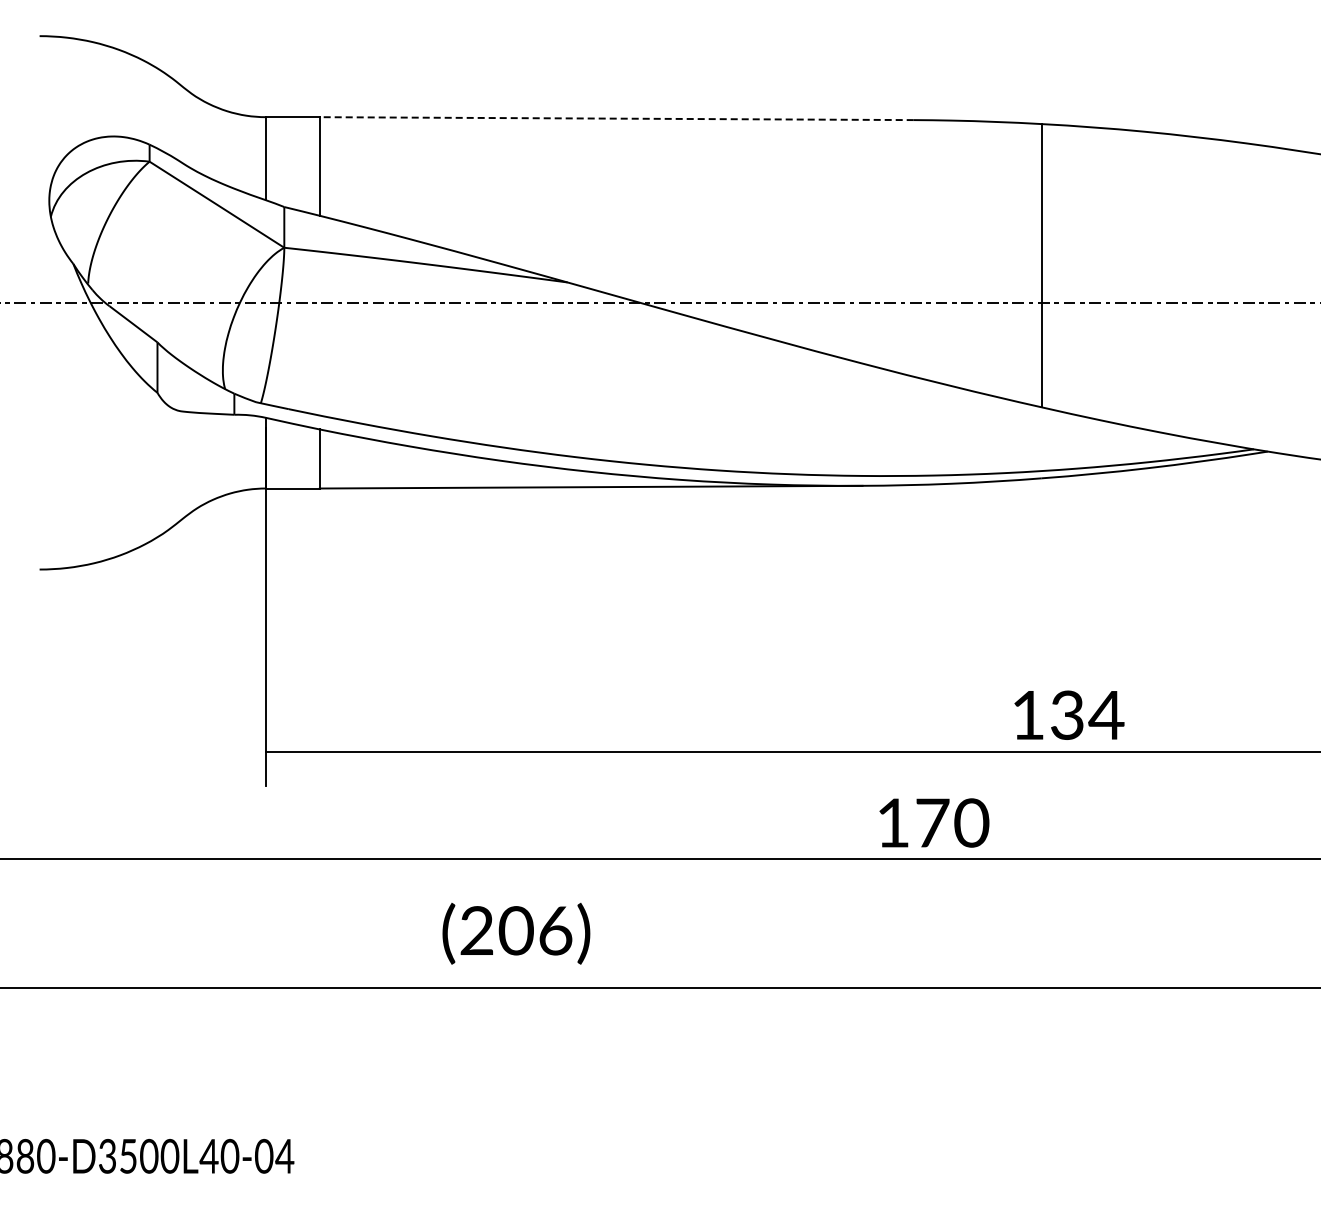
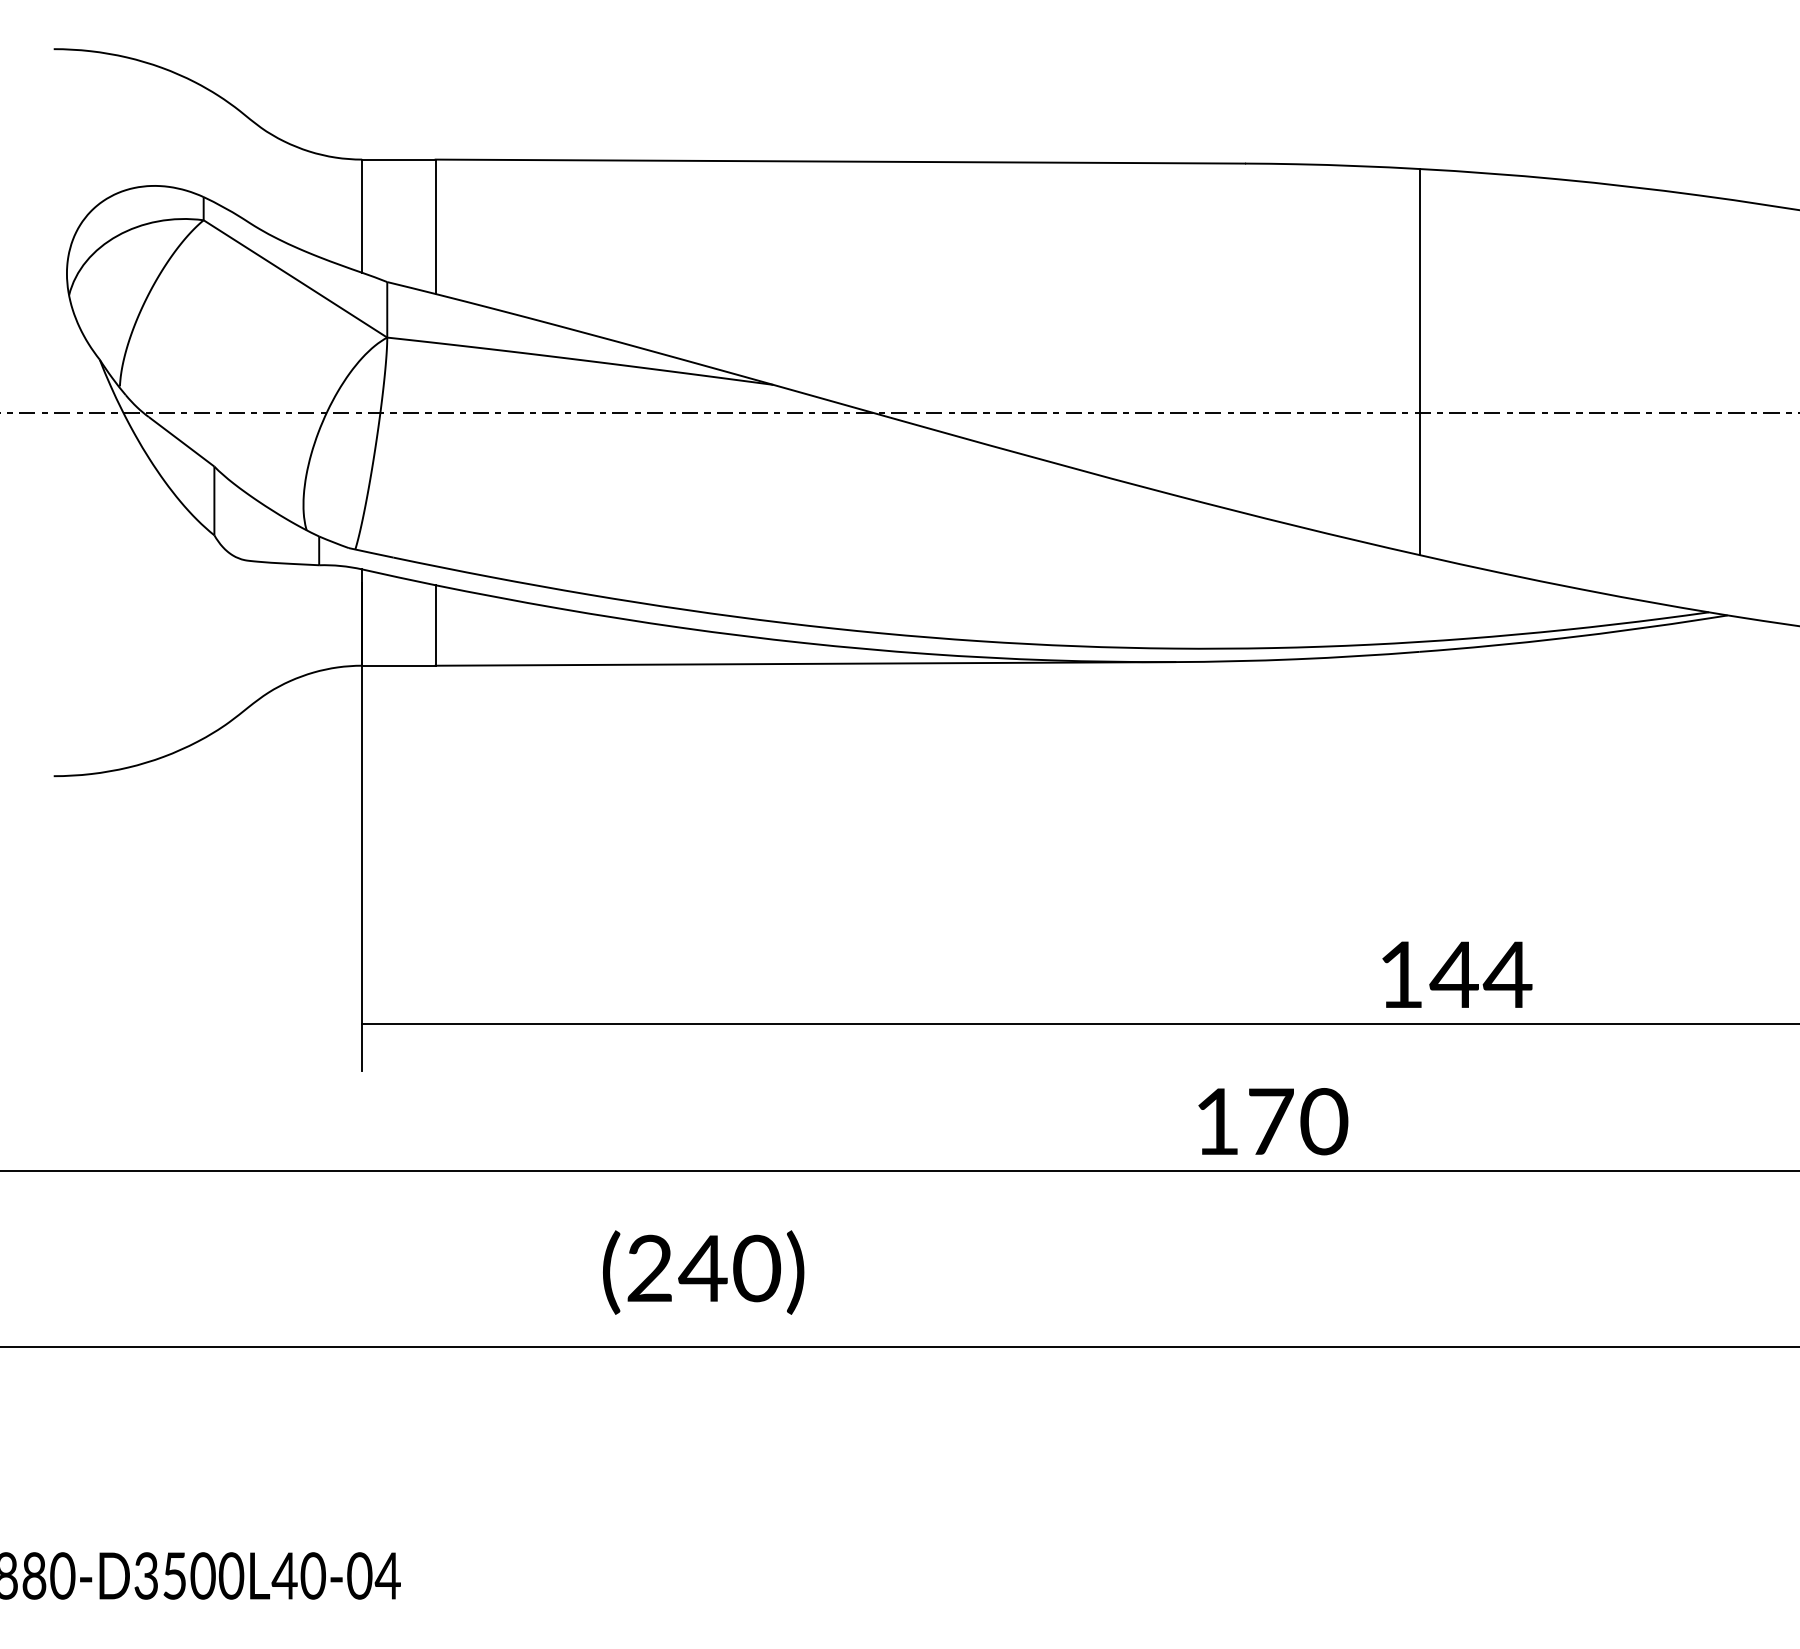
line: (616, 118) -> (840, 161), dashed -> solid
text: (1066, 714) -> (1453, 973), 134 -> 144
text: (535, 930) -> (729, 1268), (206) -> (240)

